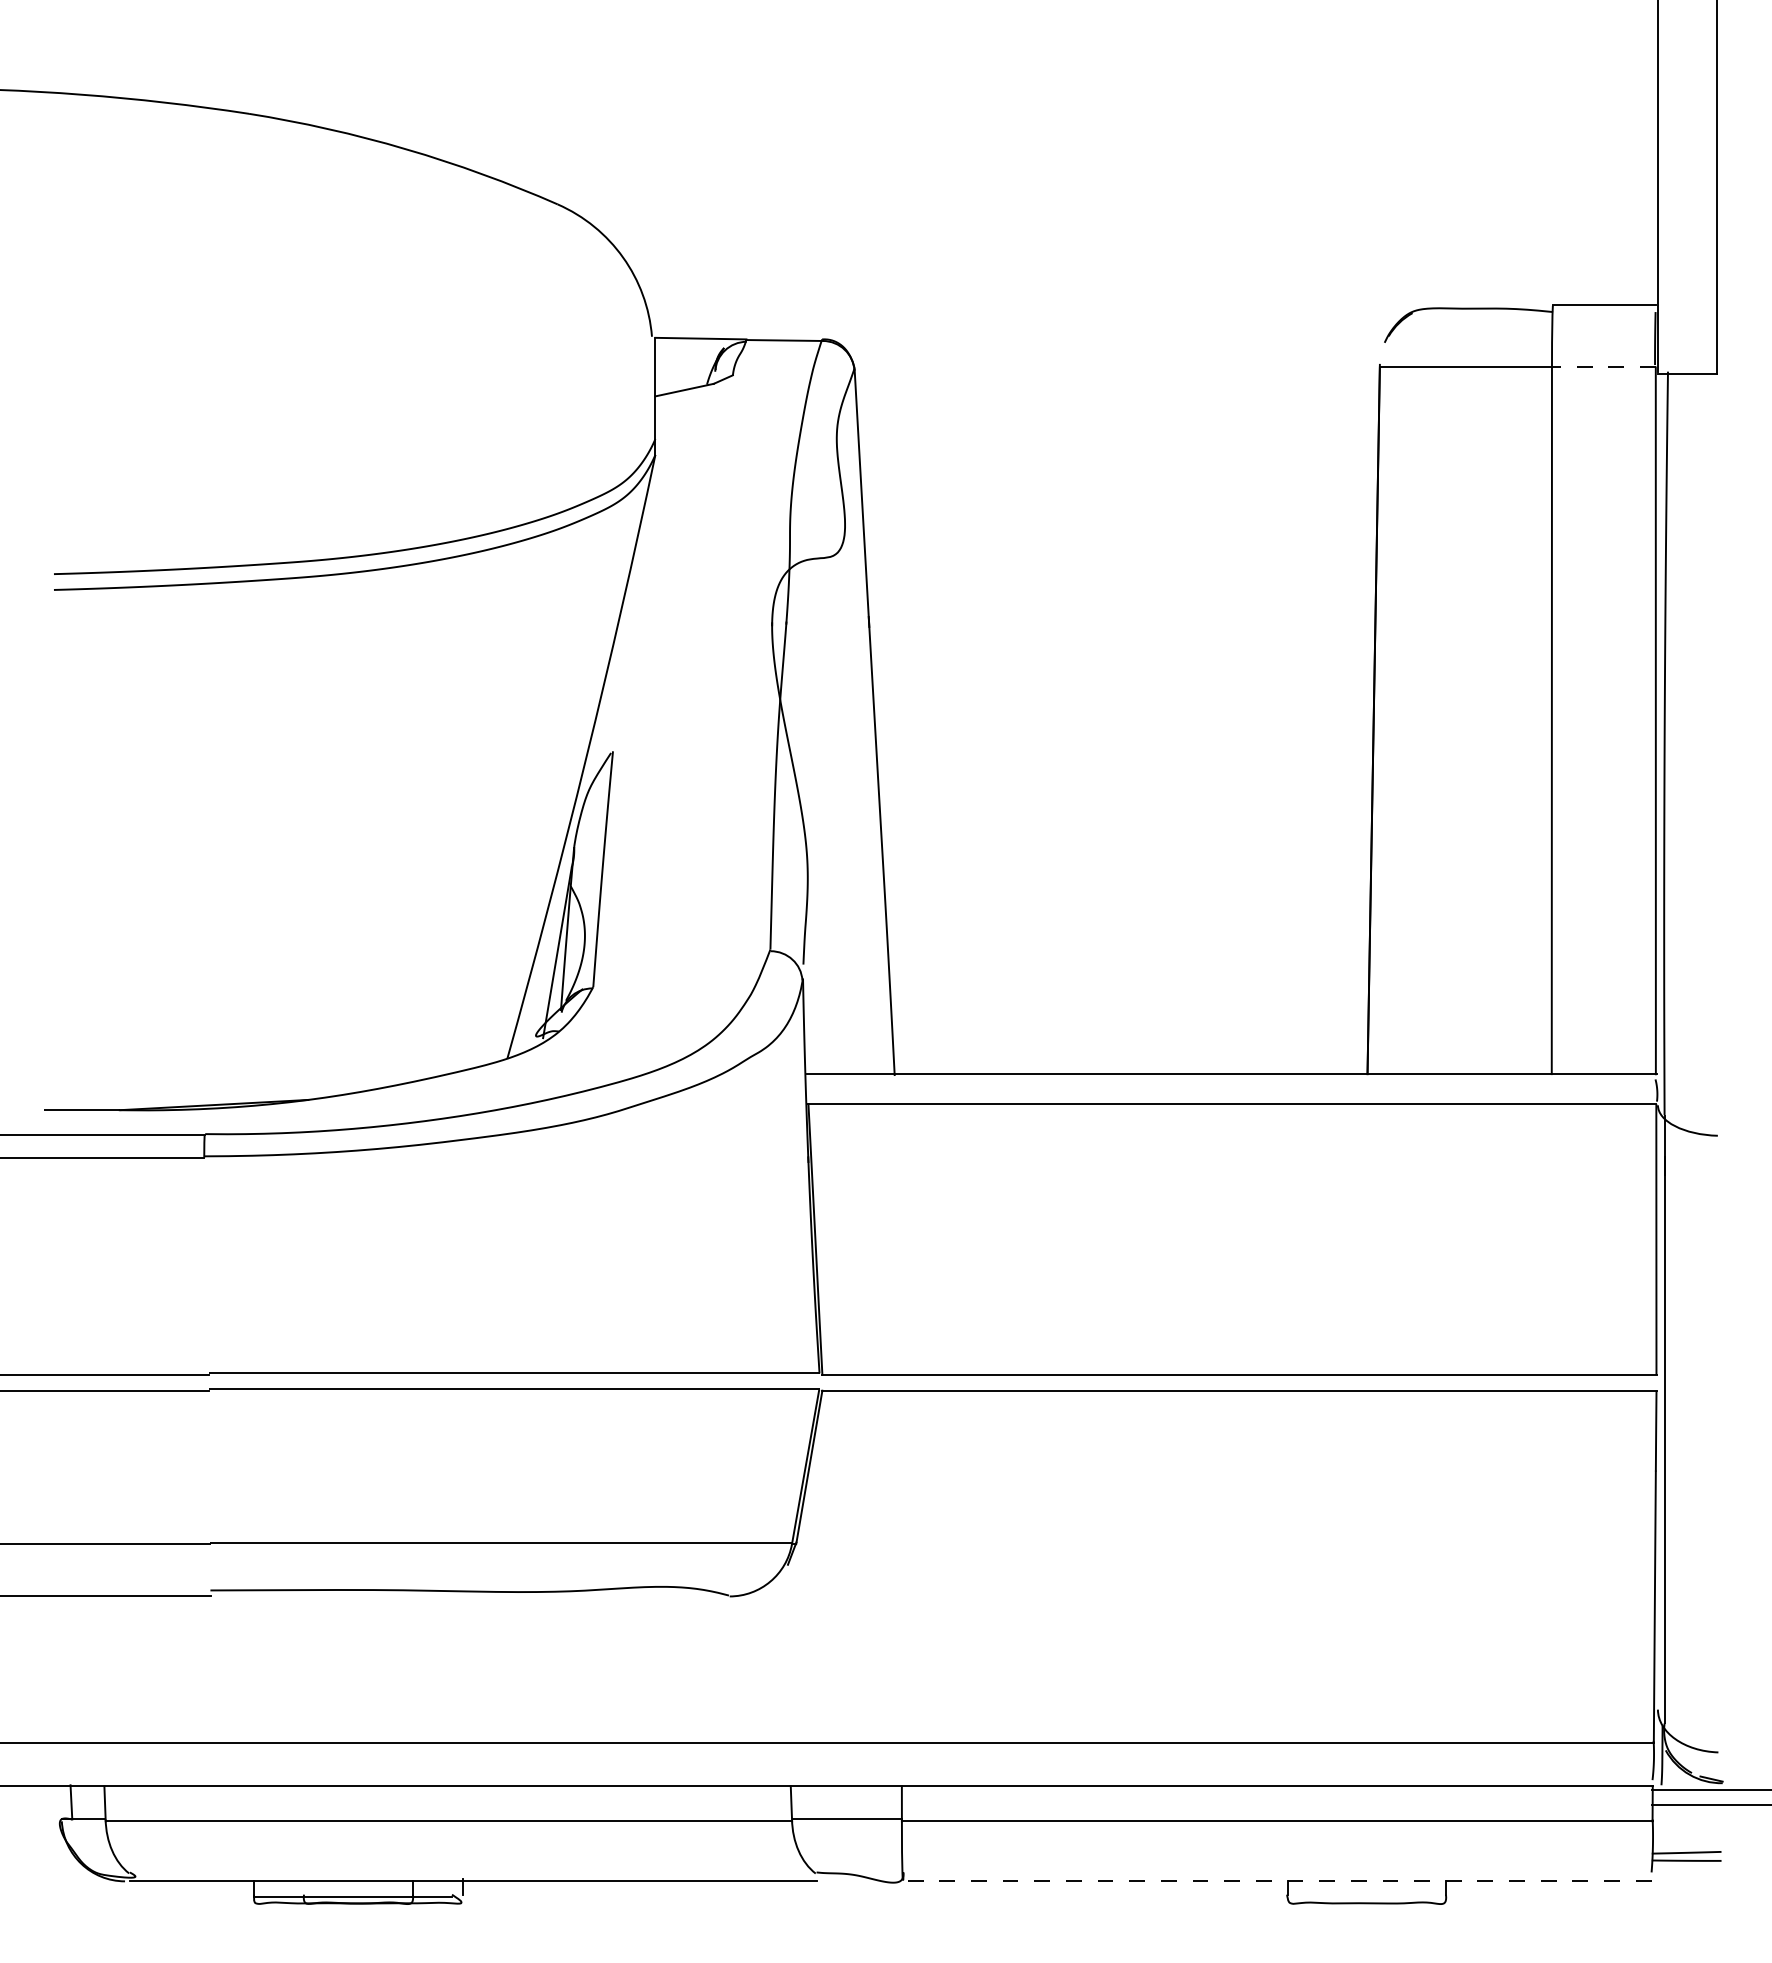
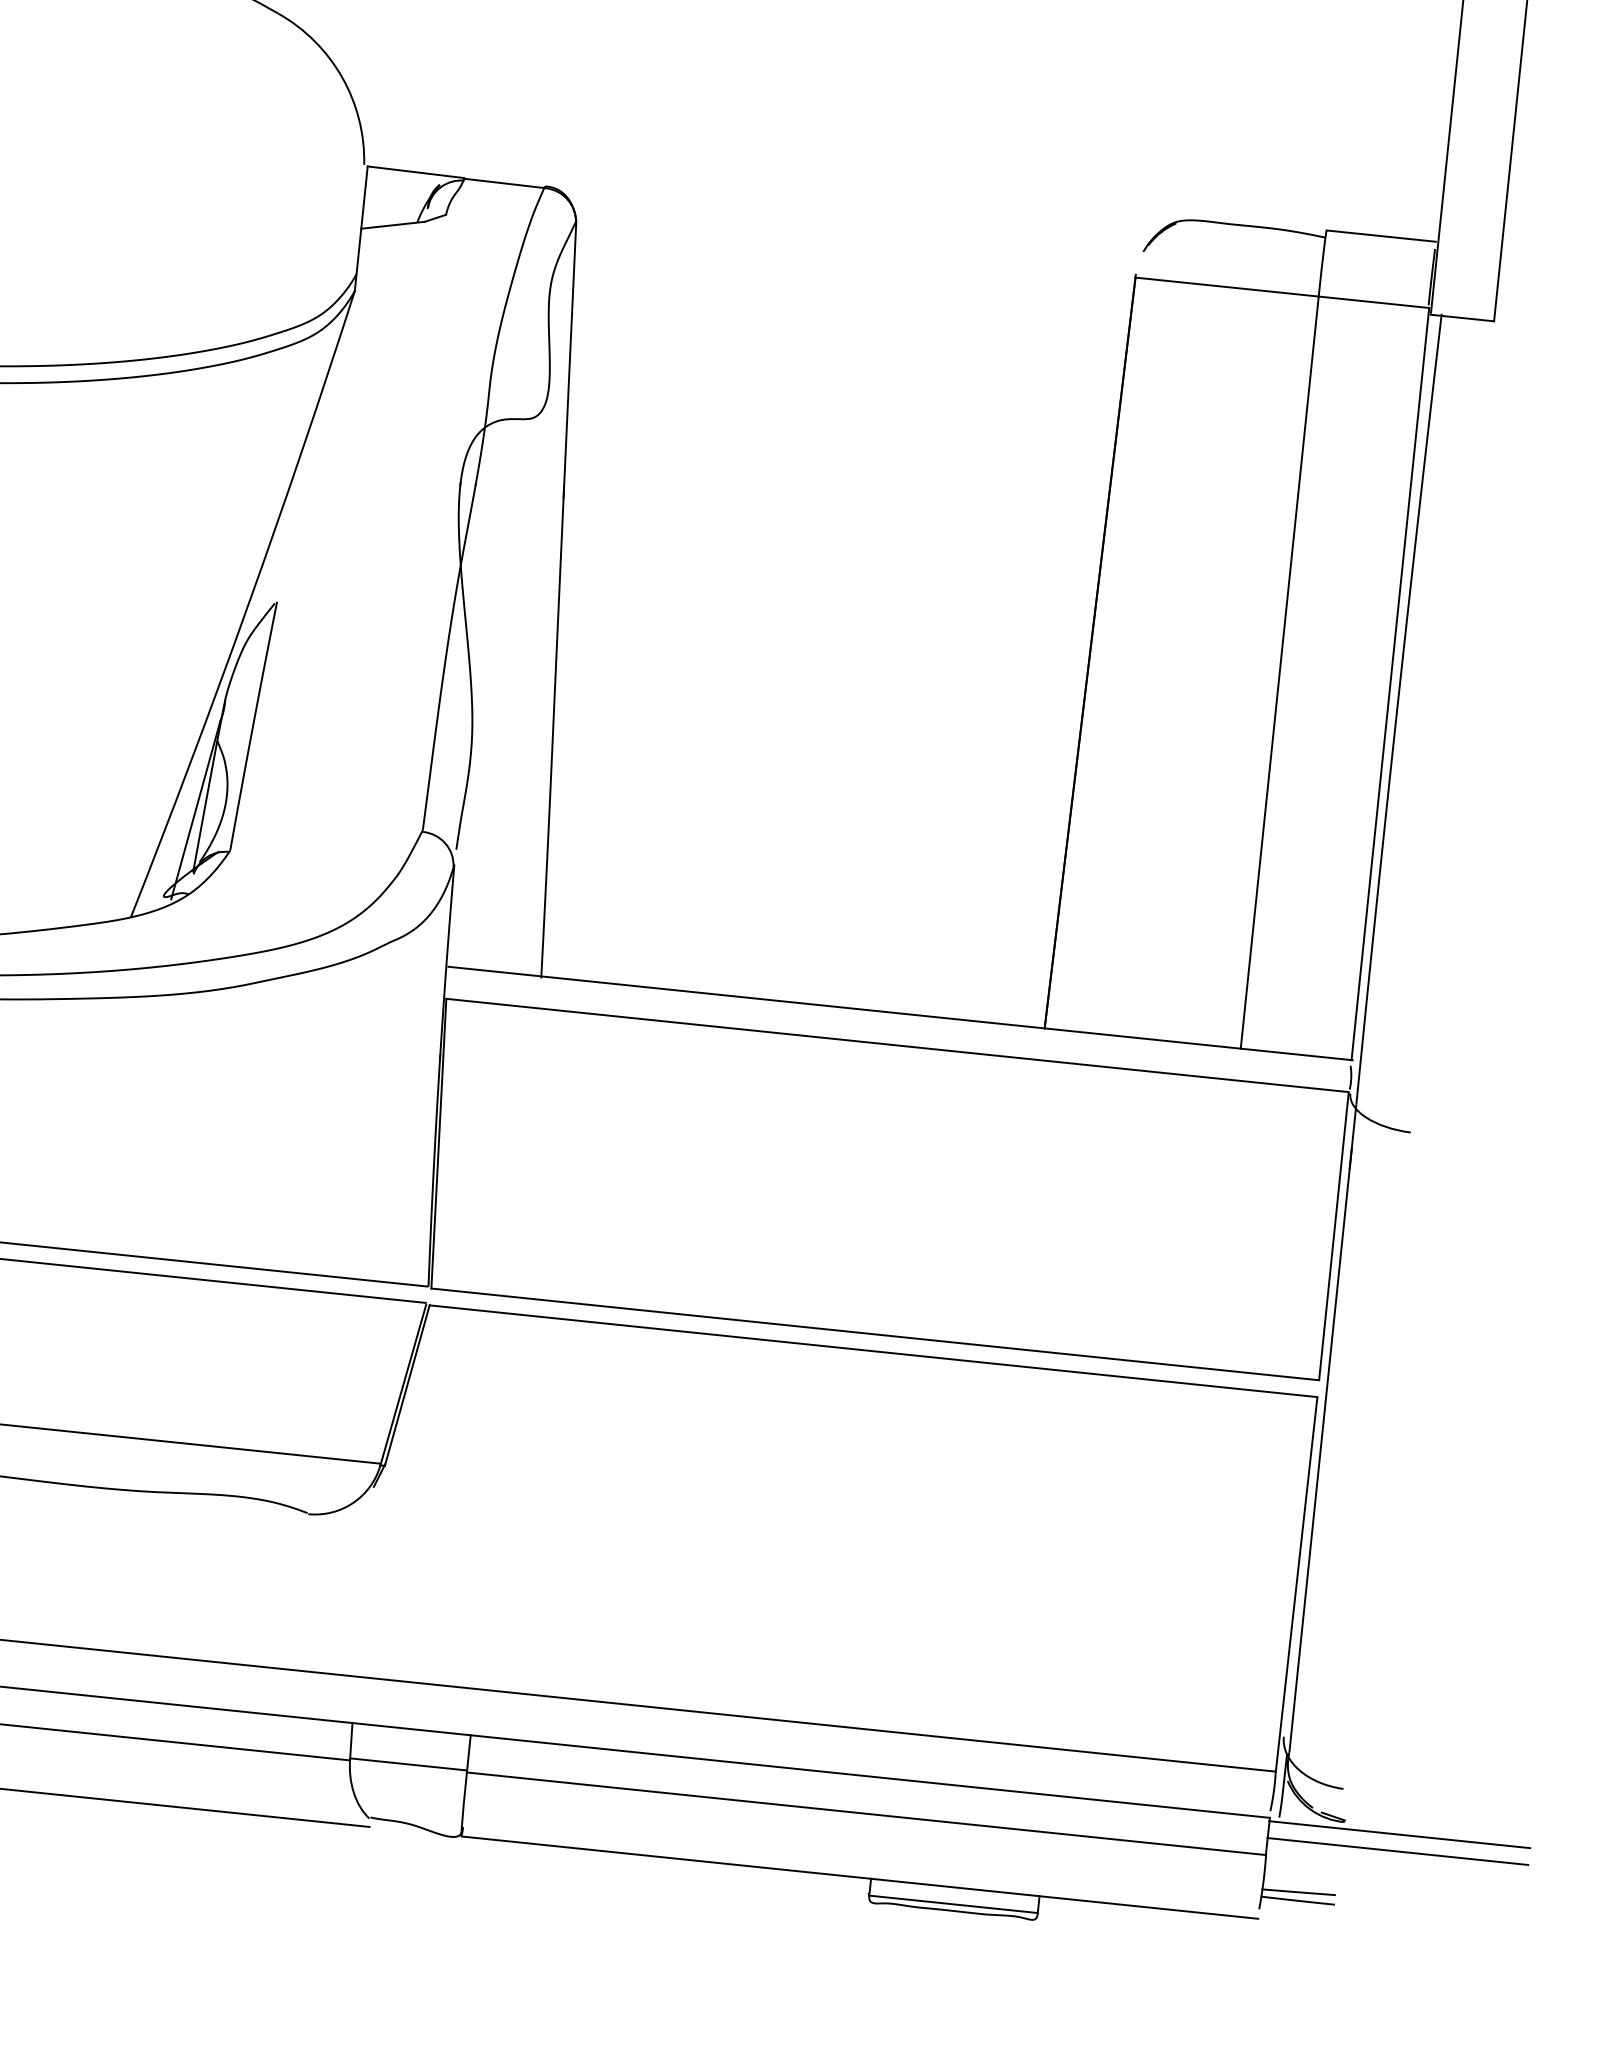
line: (1603, 367) -> (1373, 302), dashed -> solid
line: (1276, 1881) -> (858, 1877), dashed -> solid
line: (1366, 1897) -> (953, 1904), added

